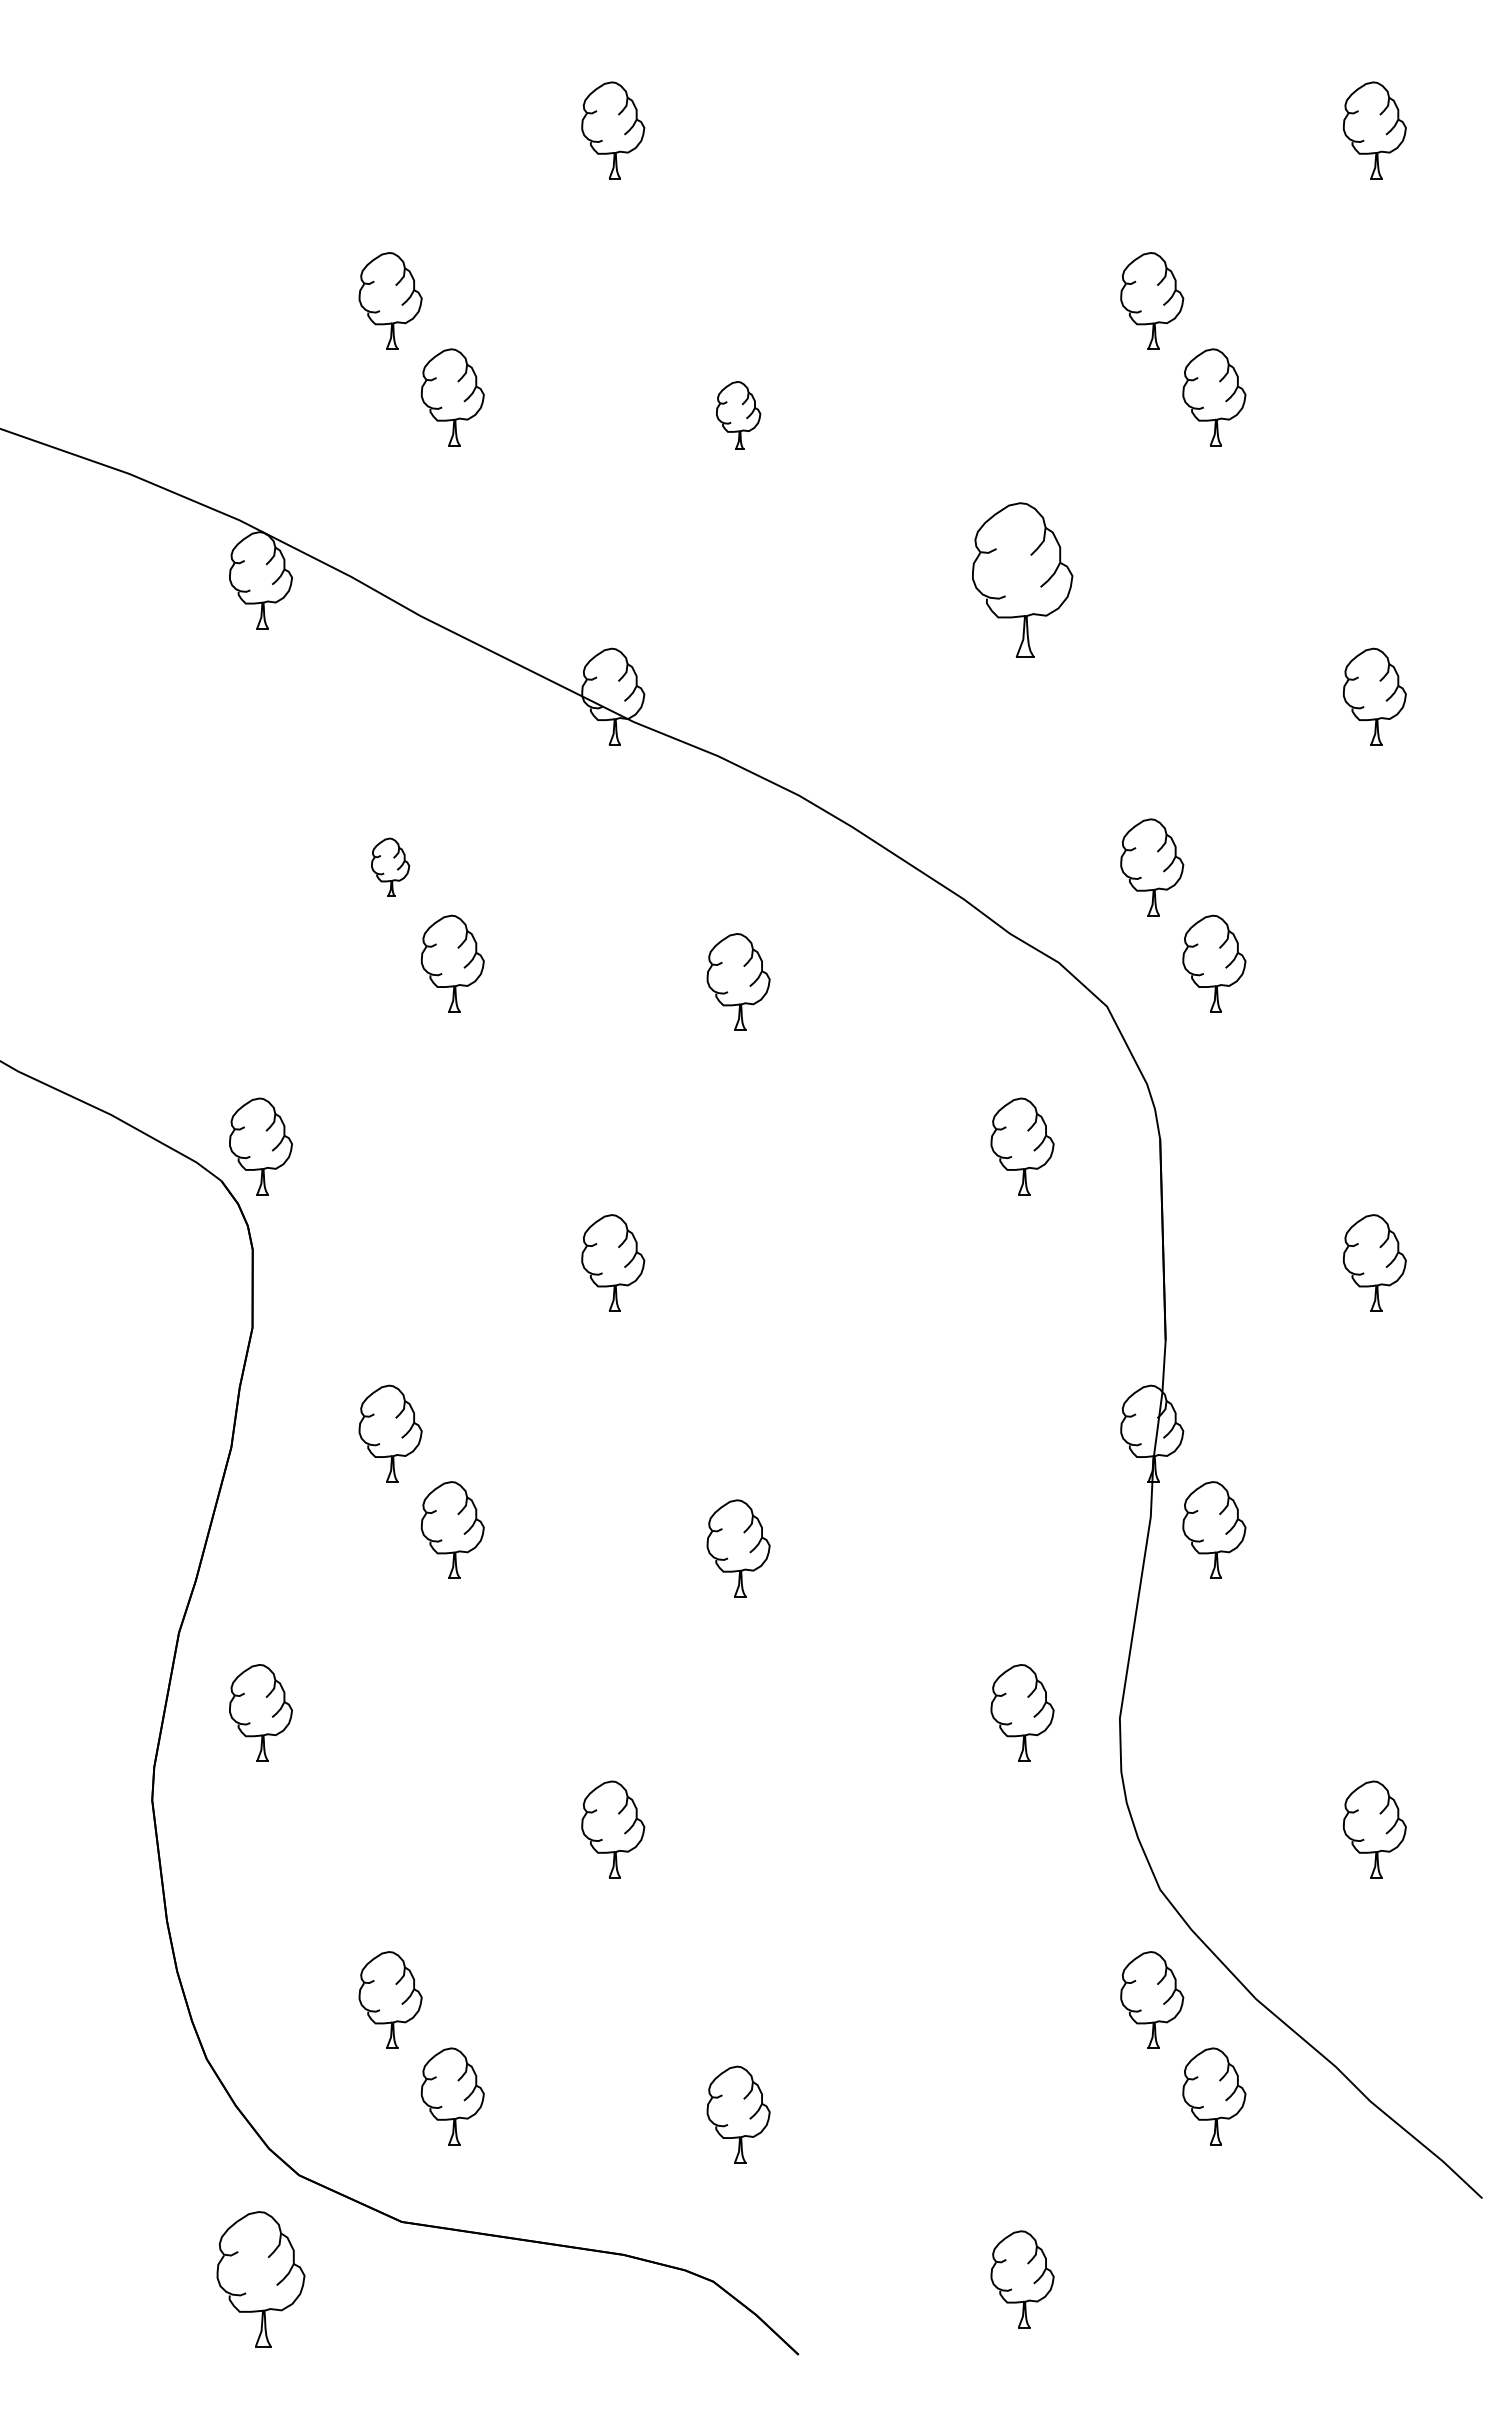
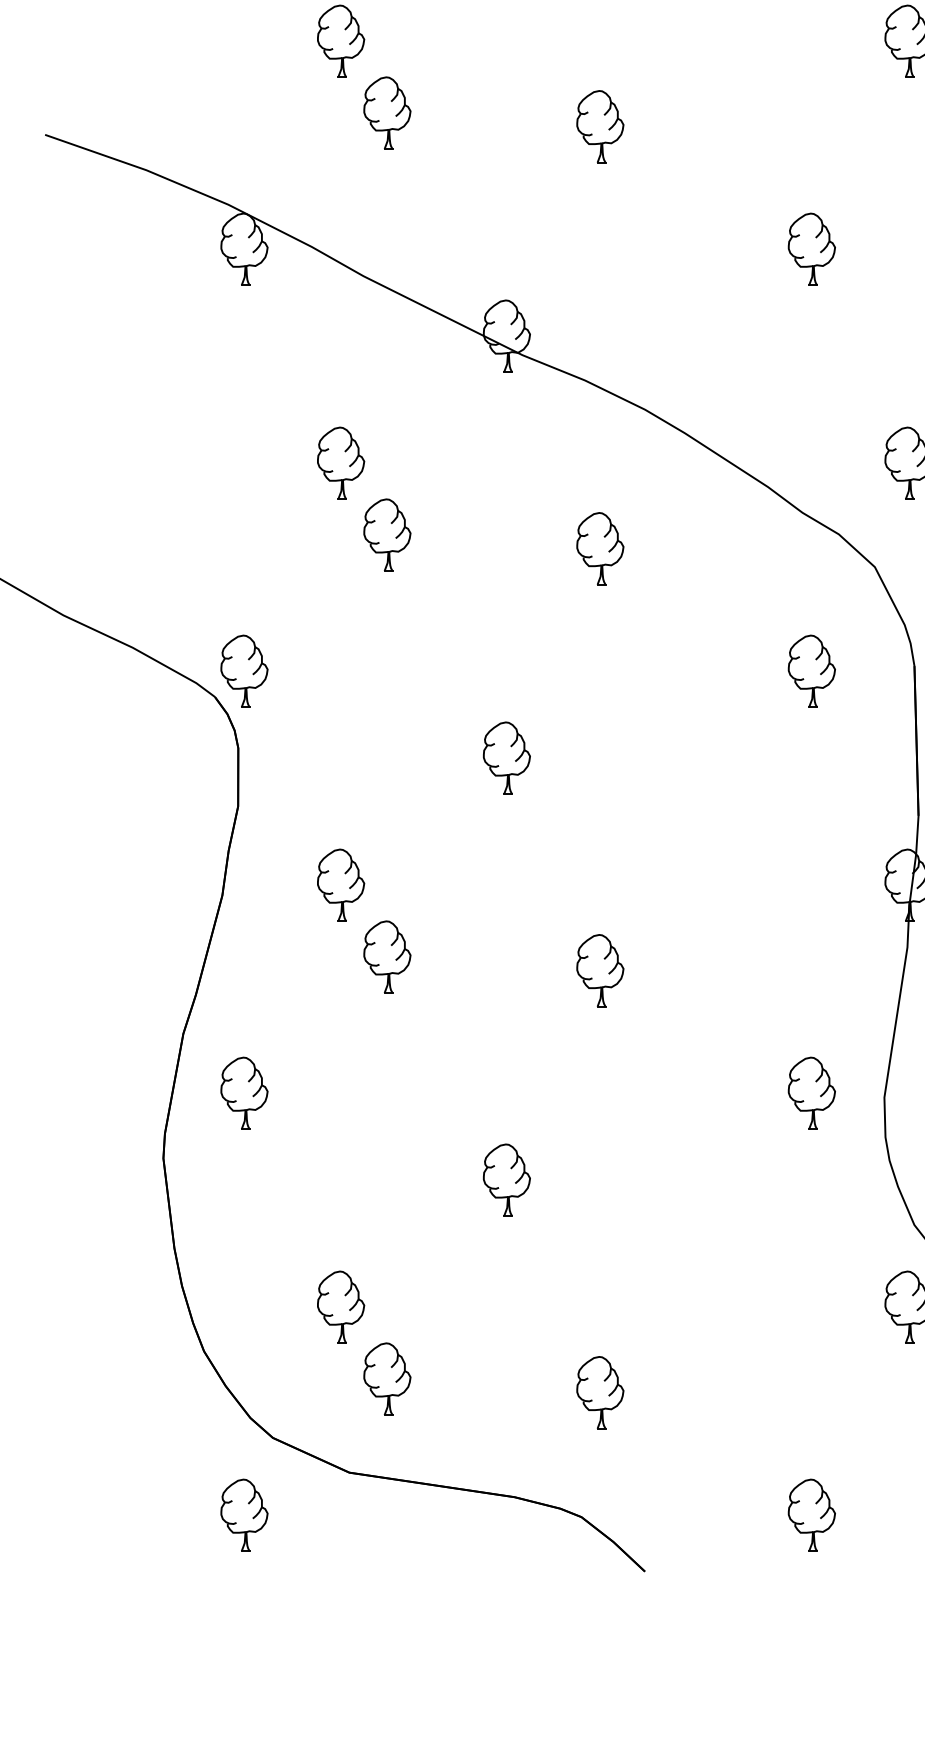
part: (738, 415) -> (600, 126), size x1.43
part: (1022, 580) -> (811, 249), size x0.62
part: (390, 867) -> (340, 463), size x1.67
part: (260, 2279) -> (244, 1515), size x0.71

